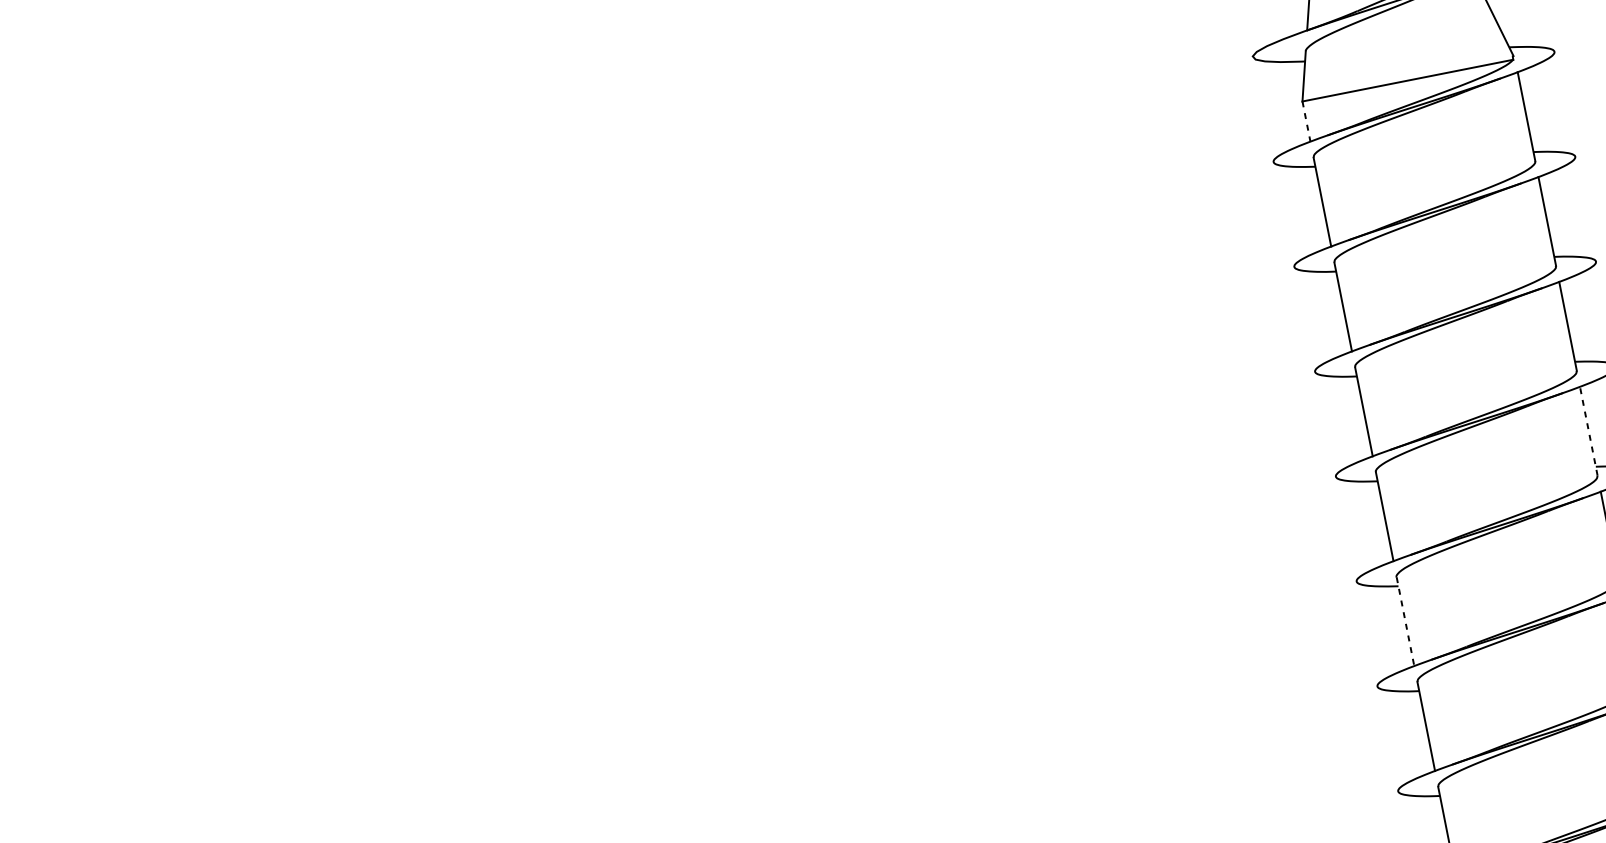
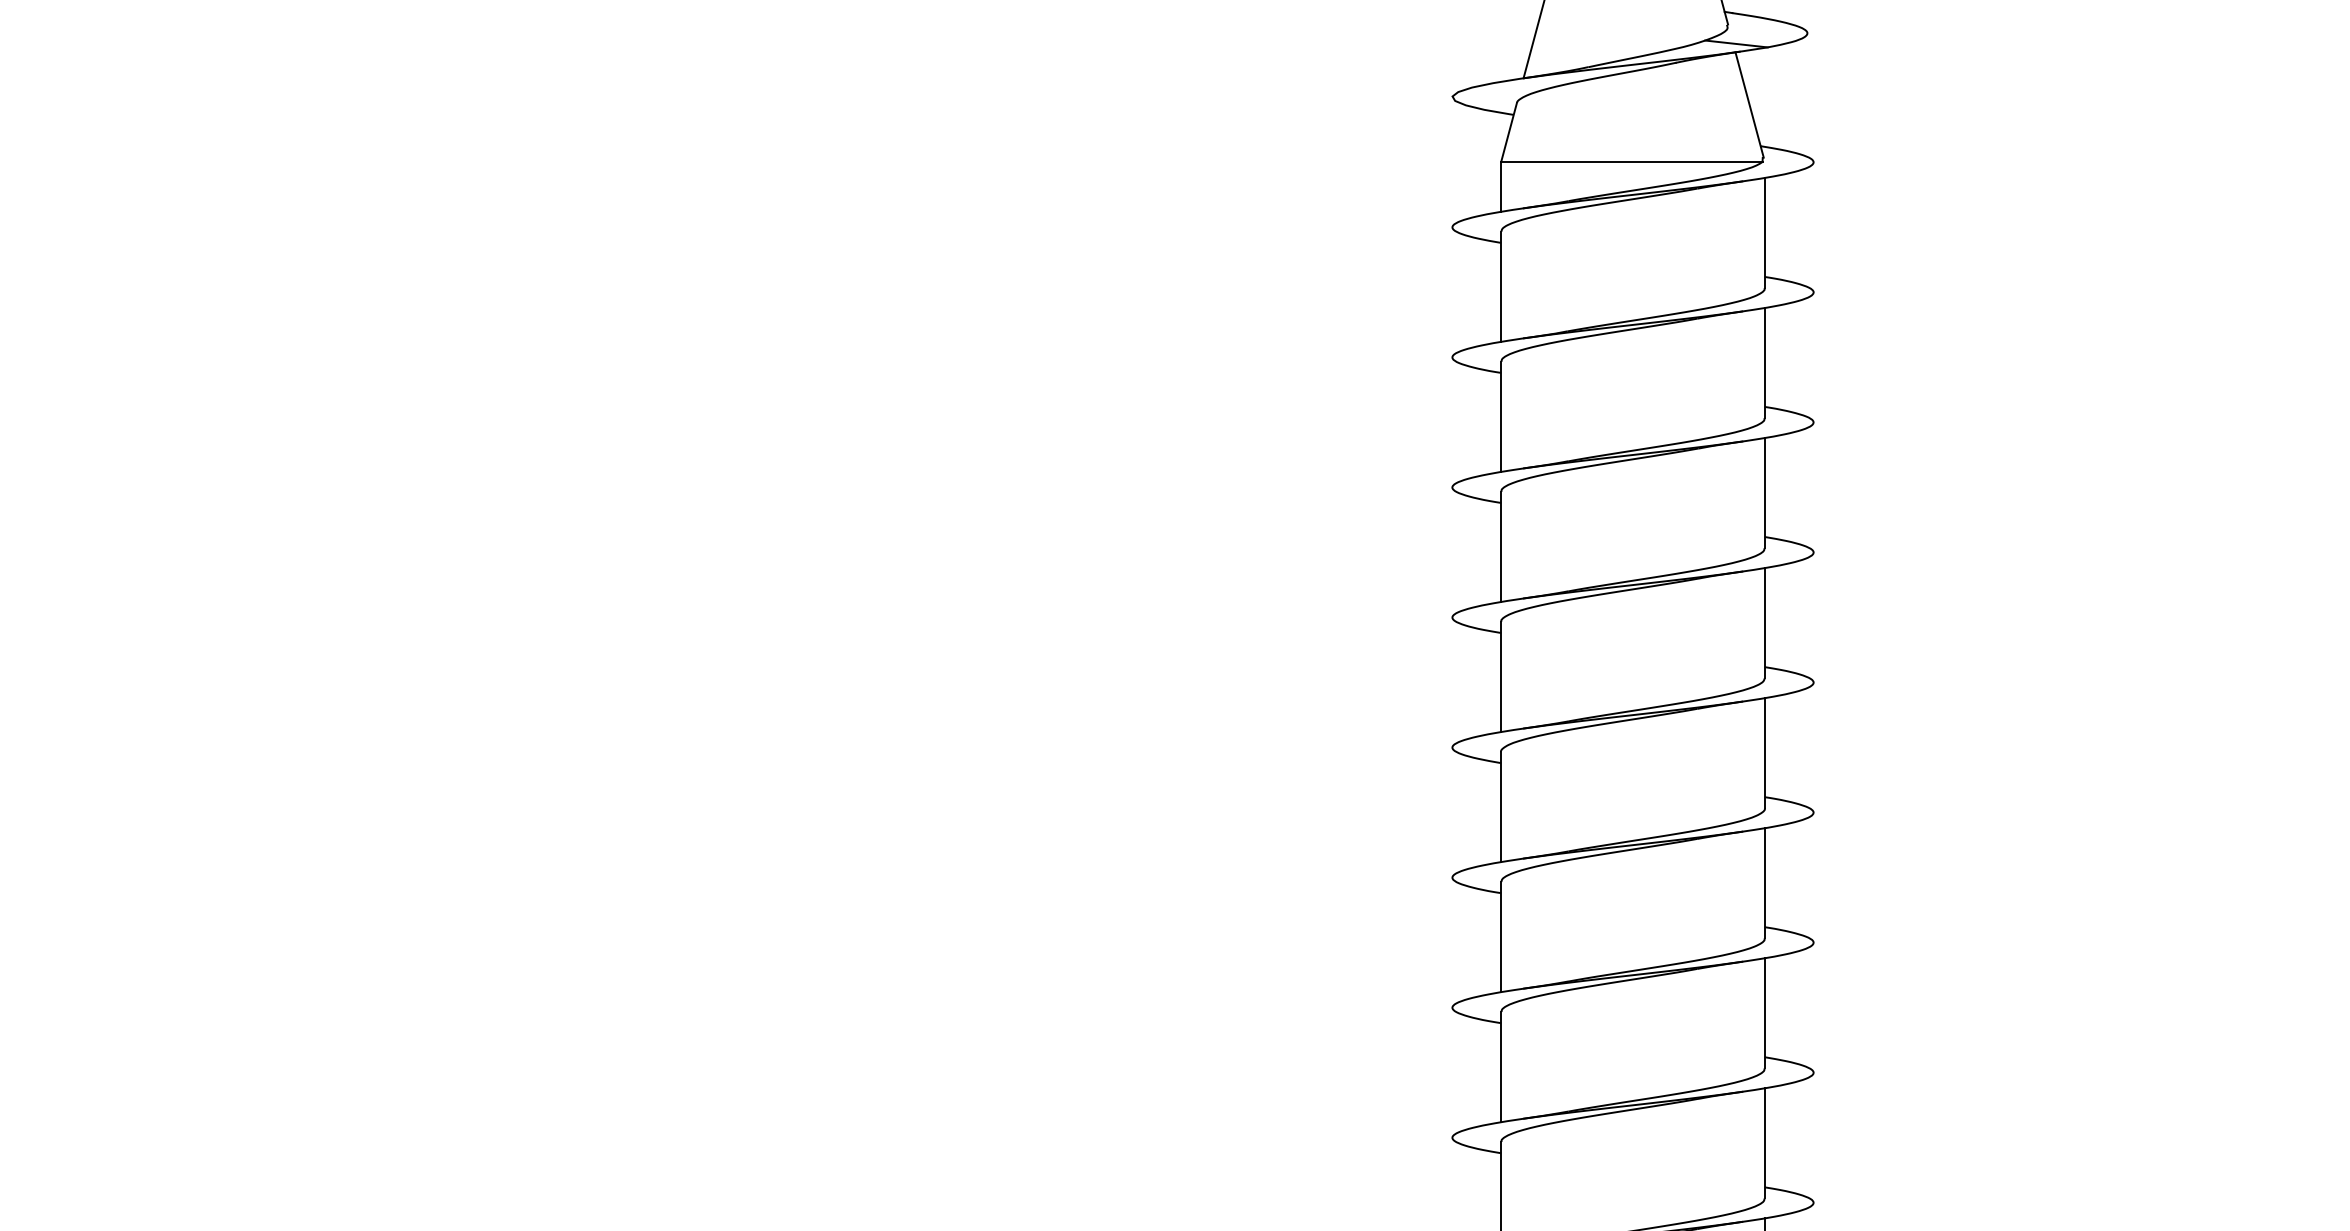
line: (1306, 121) -> (1501, 186), dashed -> solid
line: (1588, 430) -> (1764, 622), dashed -> solid
line: (1405, 621) -> (1501, 807), dashed -> solid

